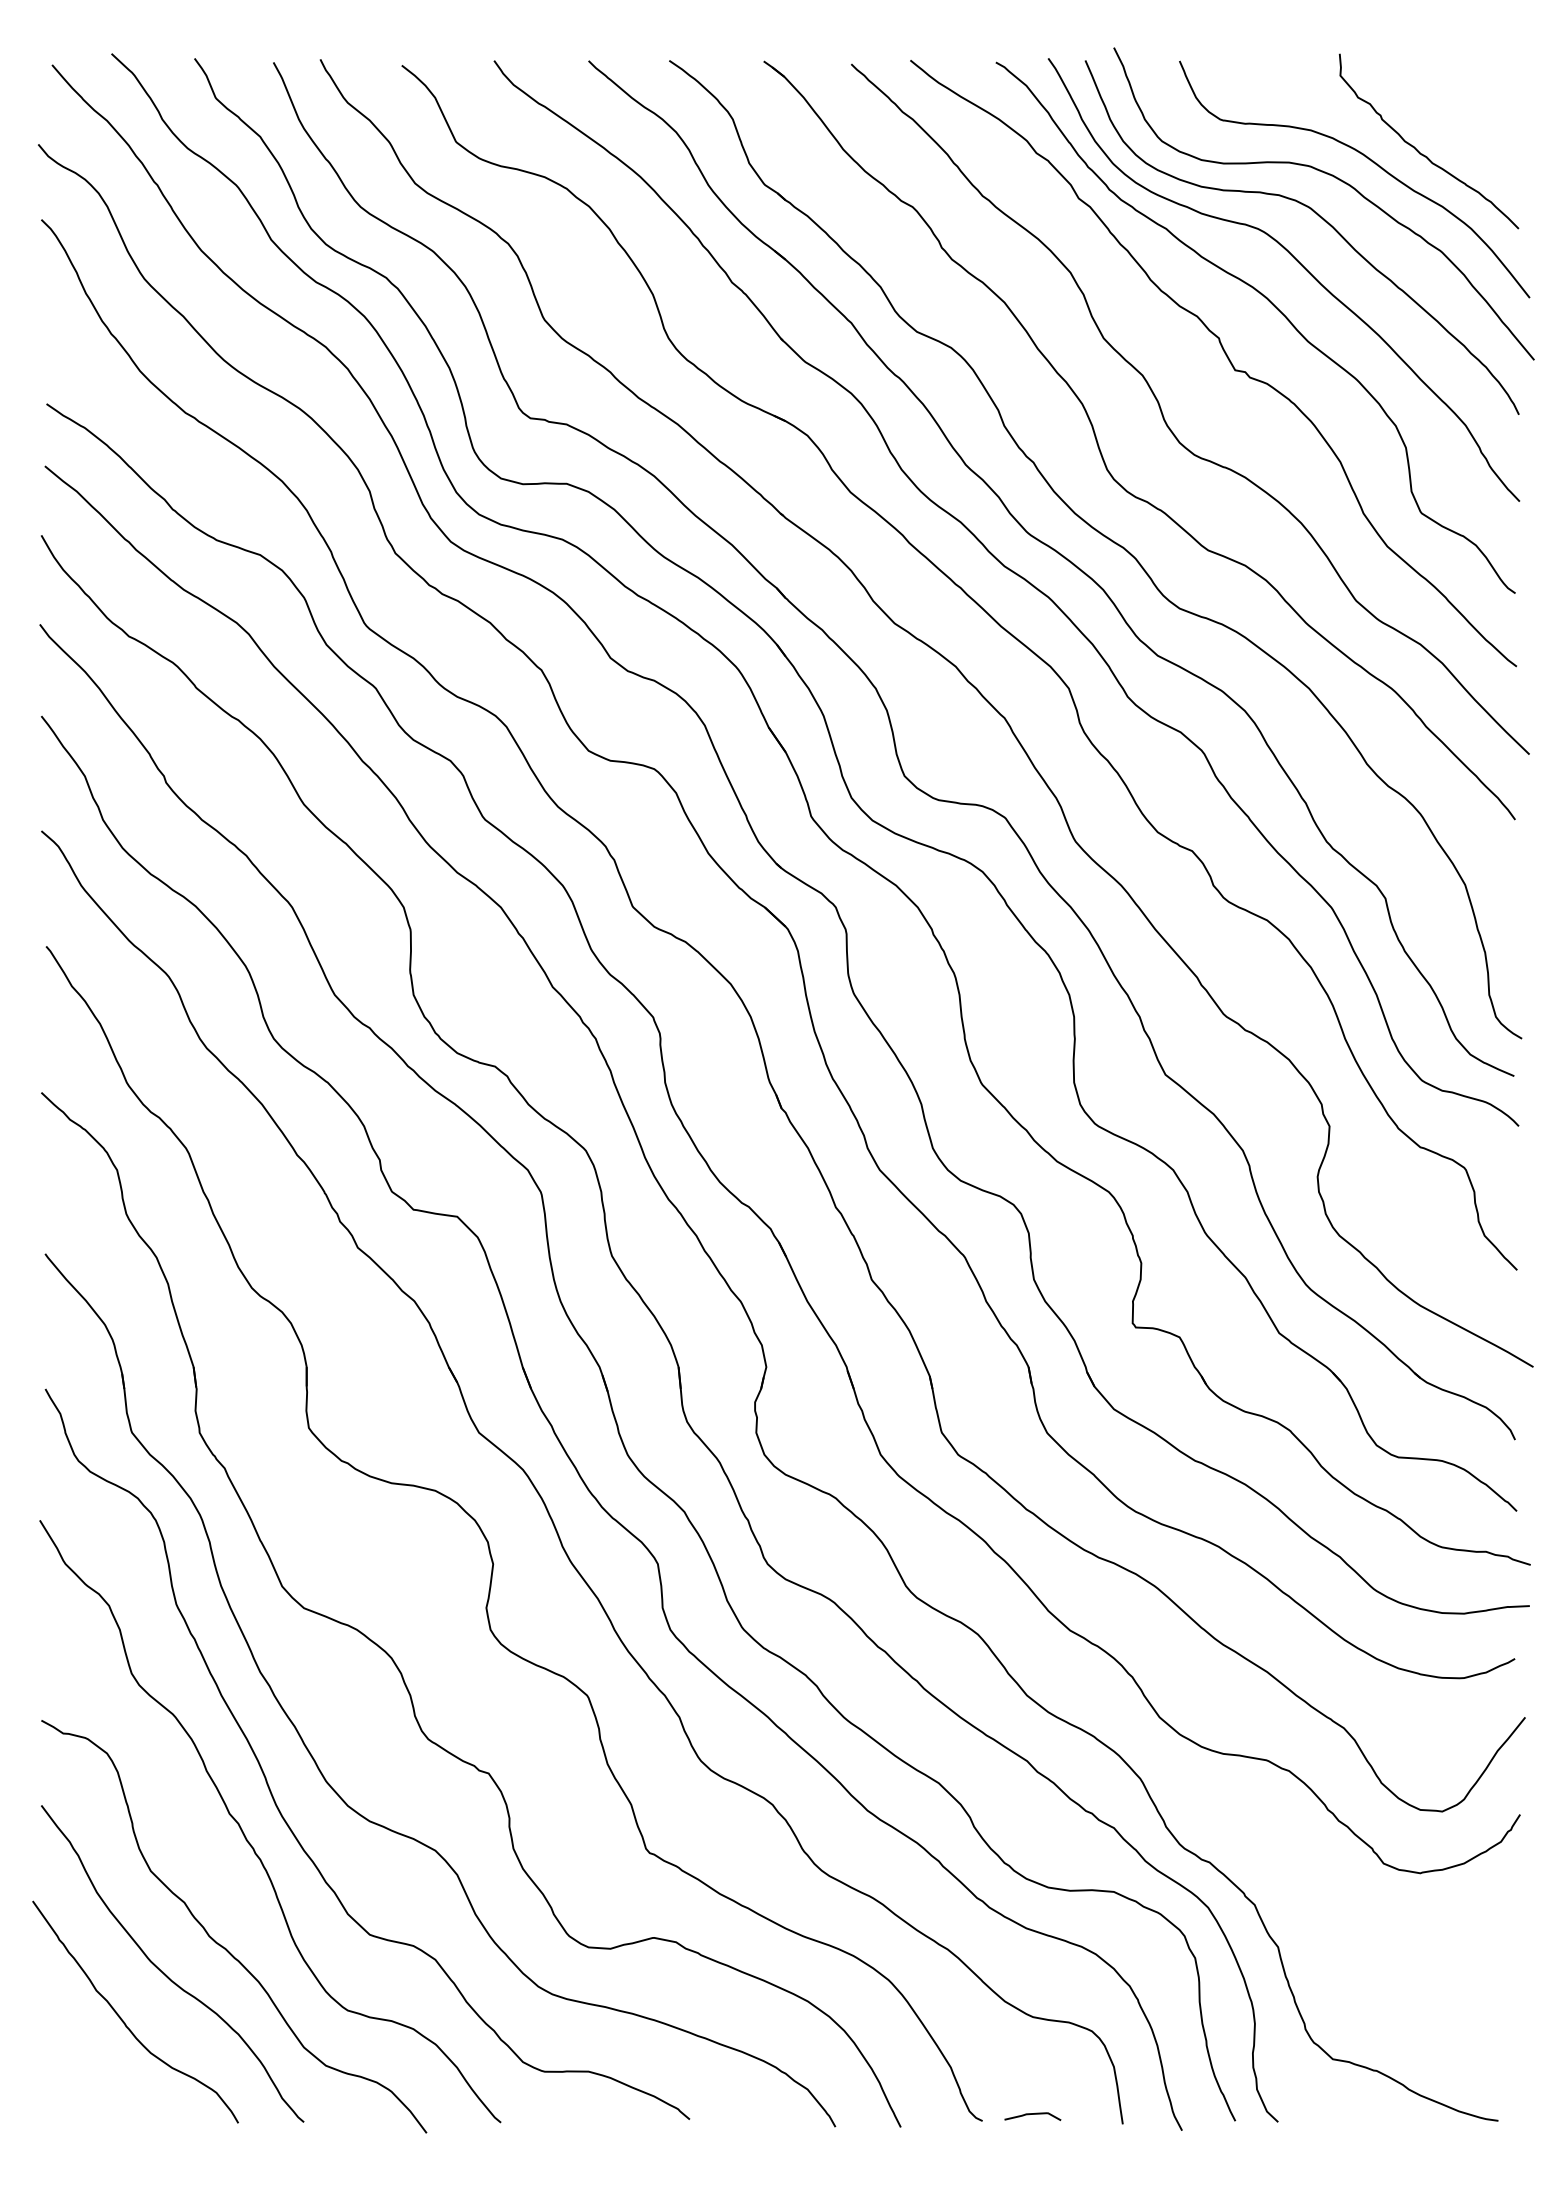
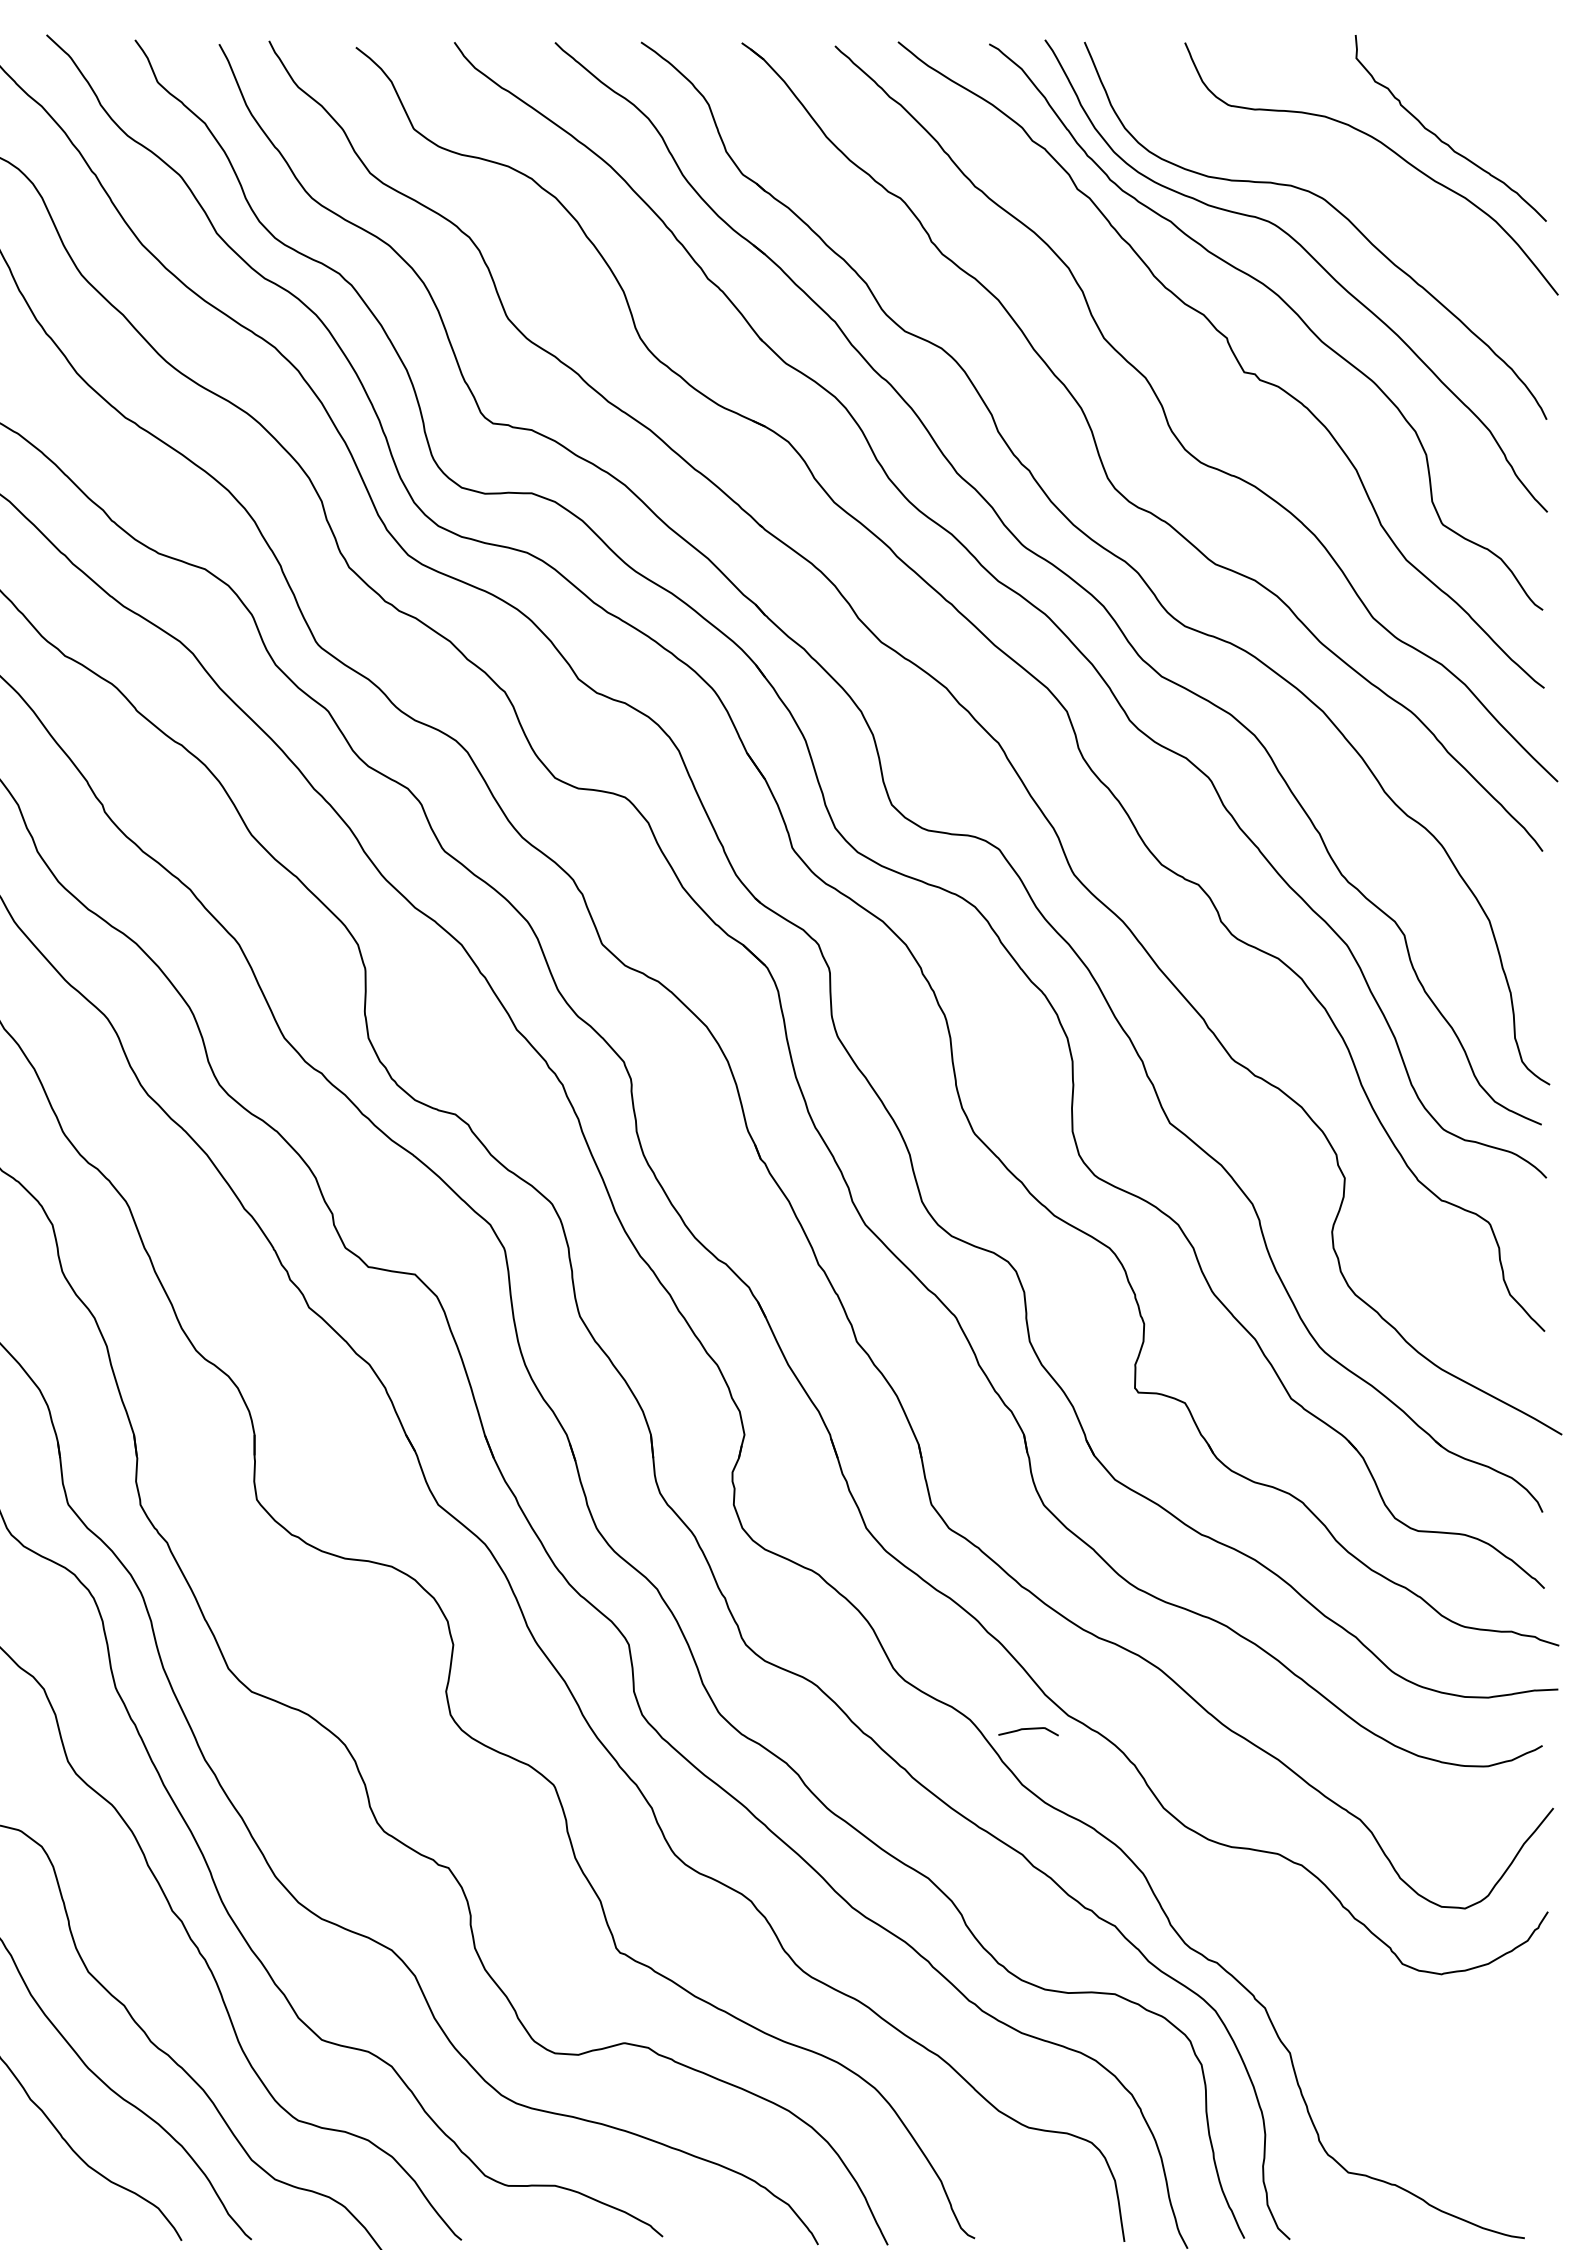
curve: (1335, 178) -> (1351, 167), removed
curve: (1032, 2114) -> (1028, 1729), moved

